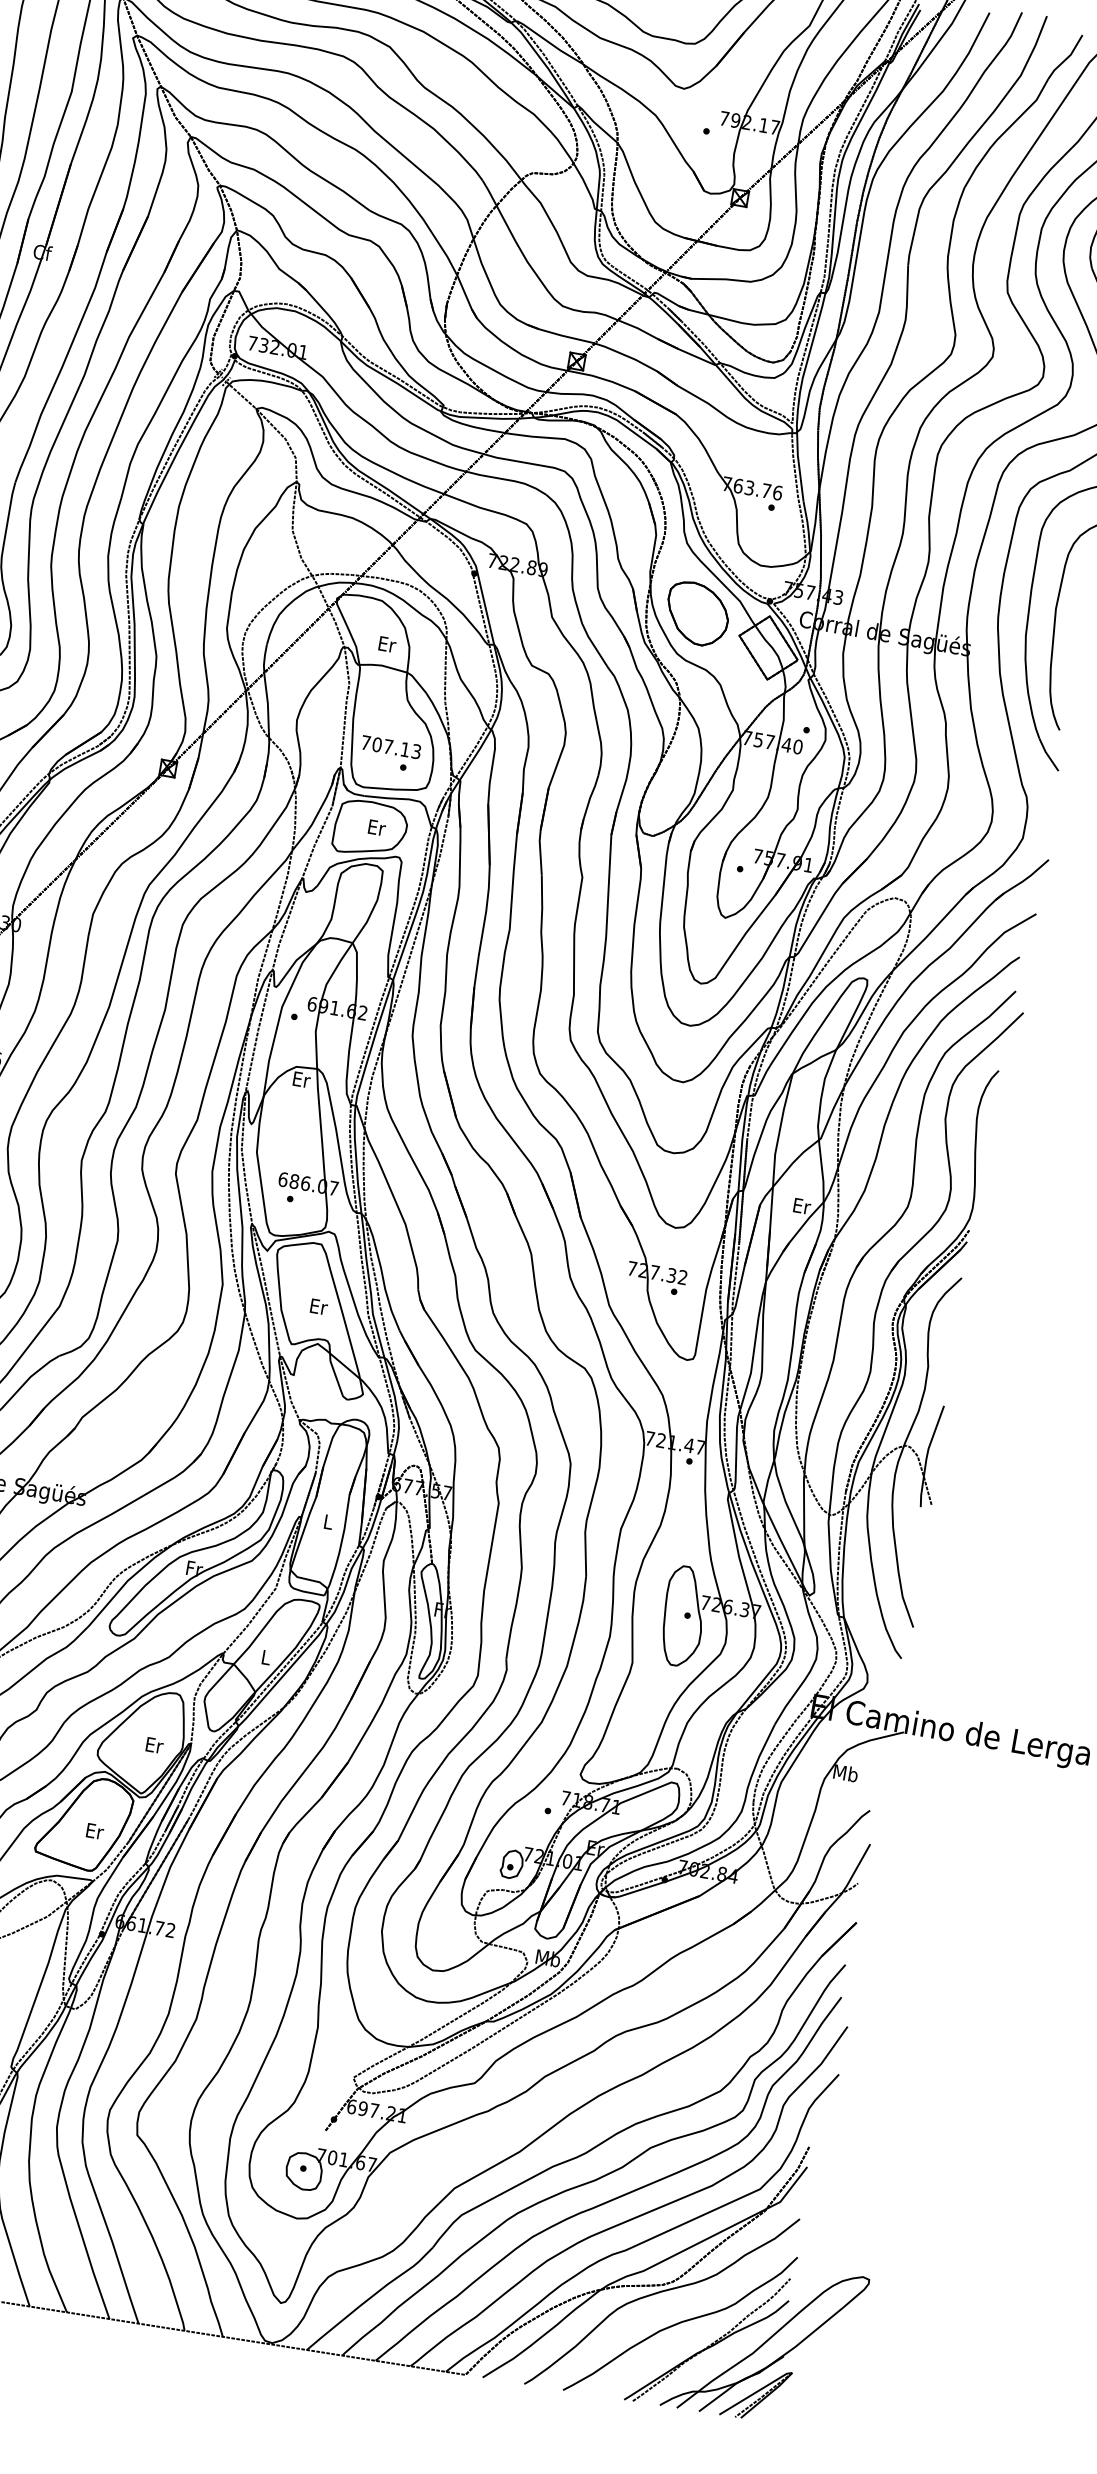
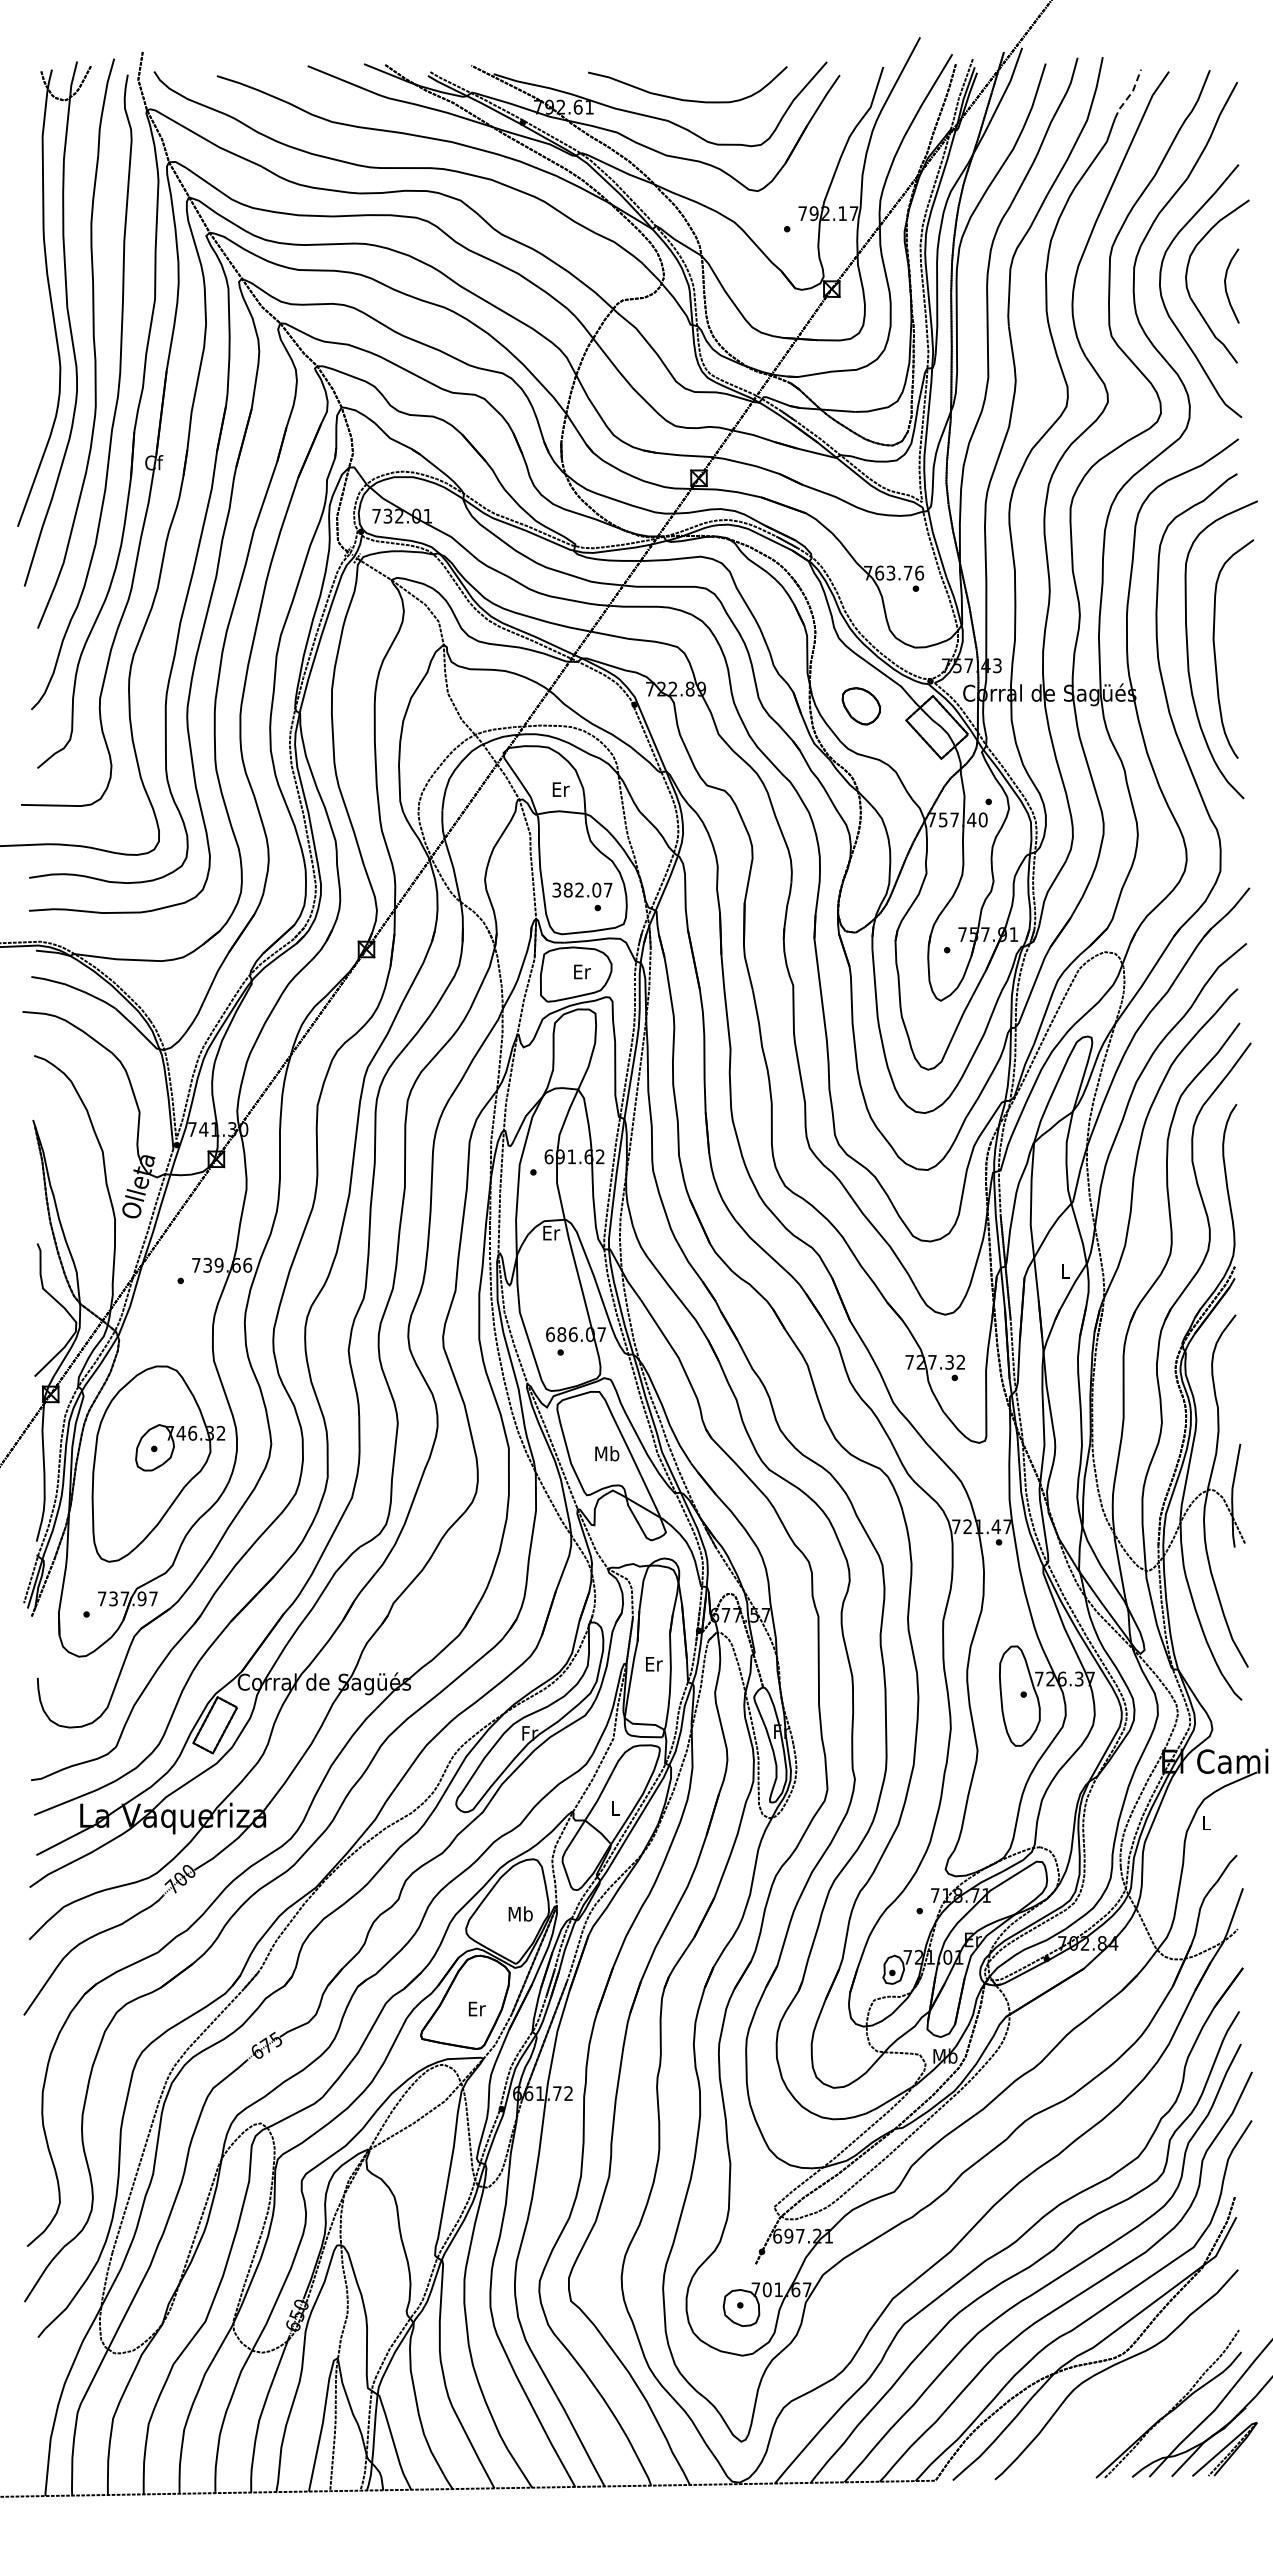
line: (1066, 58) -> (1129, 95), solid -> dashed
part: (697, 614) -> (861, 706), size x0.6
text: (391, 746) -> (582, 889), 707.13 -> 382.07
text: (802, 1206) -> (1066, 1271), Er -> L
text: (318, 1306) -> (607, 1453), Er -> Mb
text: (329, 1522) -> (654, 1664), L -> Er
text: (154, 1744) -> (520, 1913), Er -> Mb
text: (845, 1773) -> (1206, 1822), Mb -> L
curve: (680, 2323) -> (1138, 2393), removed

